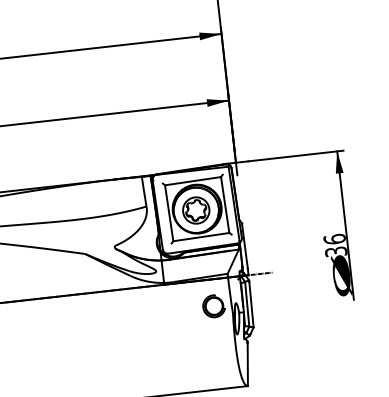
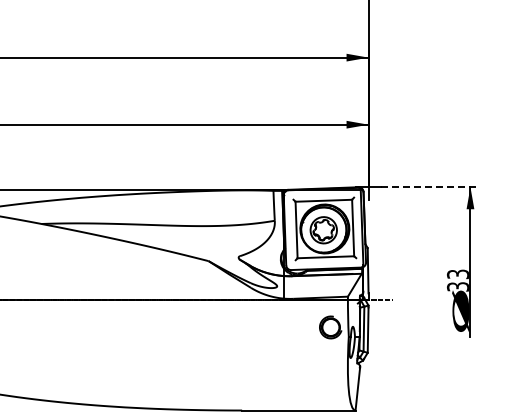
line: (295, 156) -> (428, 187), solid -> dashed
text: (334, 239) -> (457, 274), 36 -> 33

